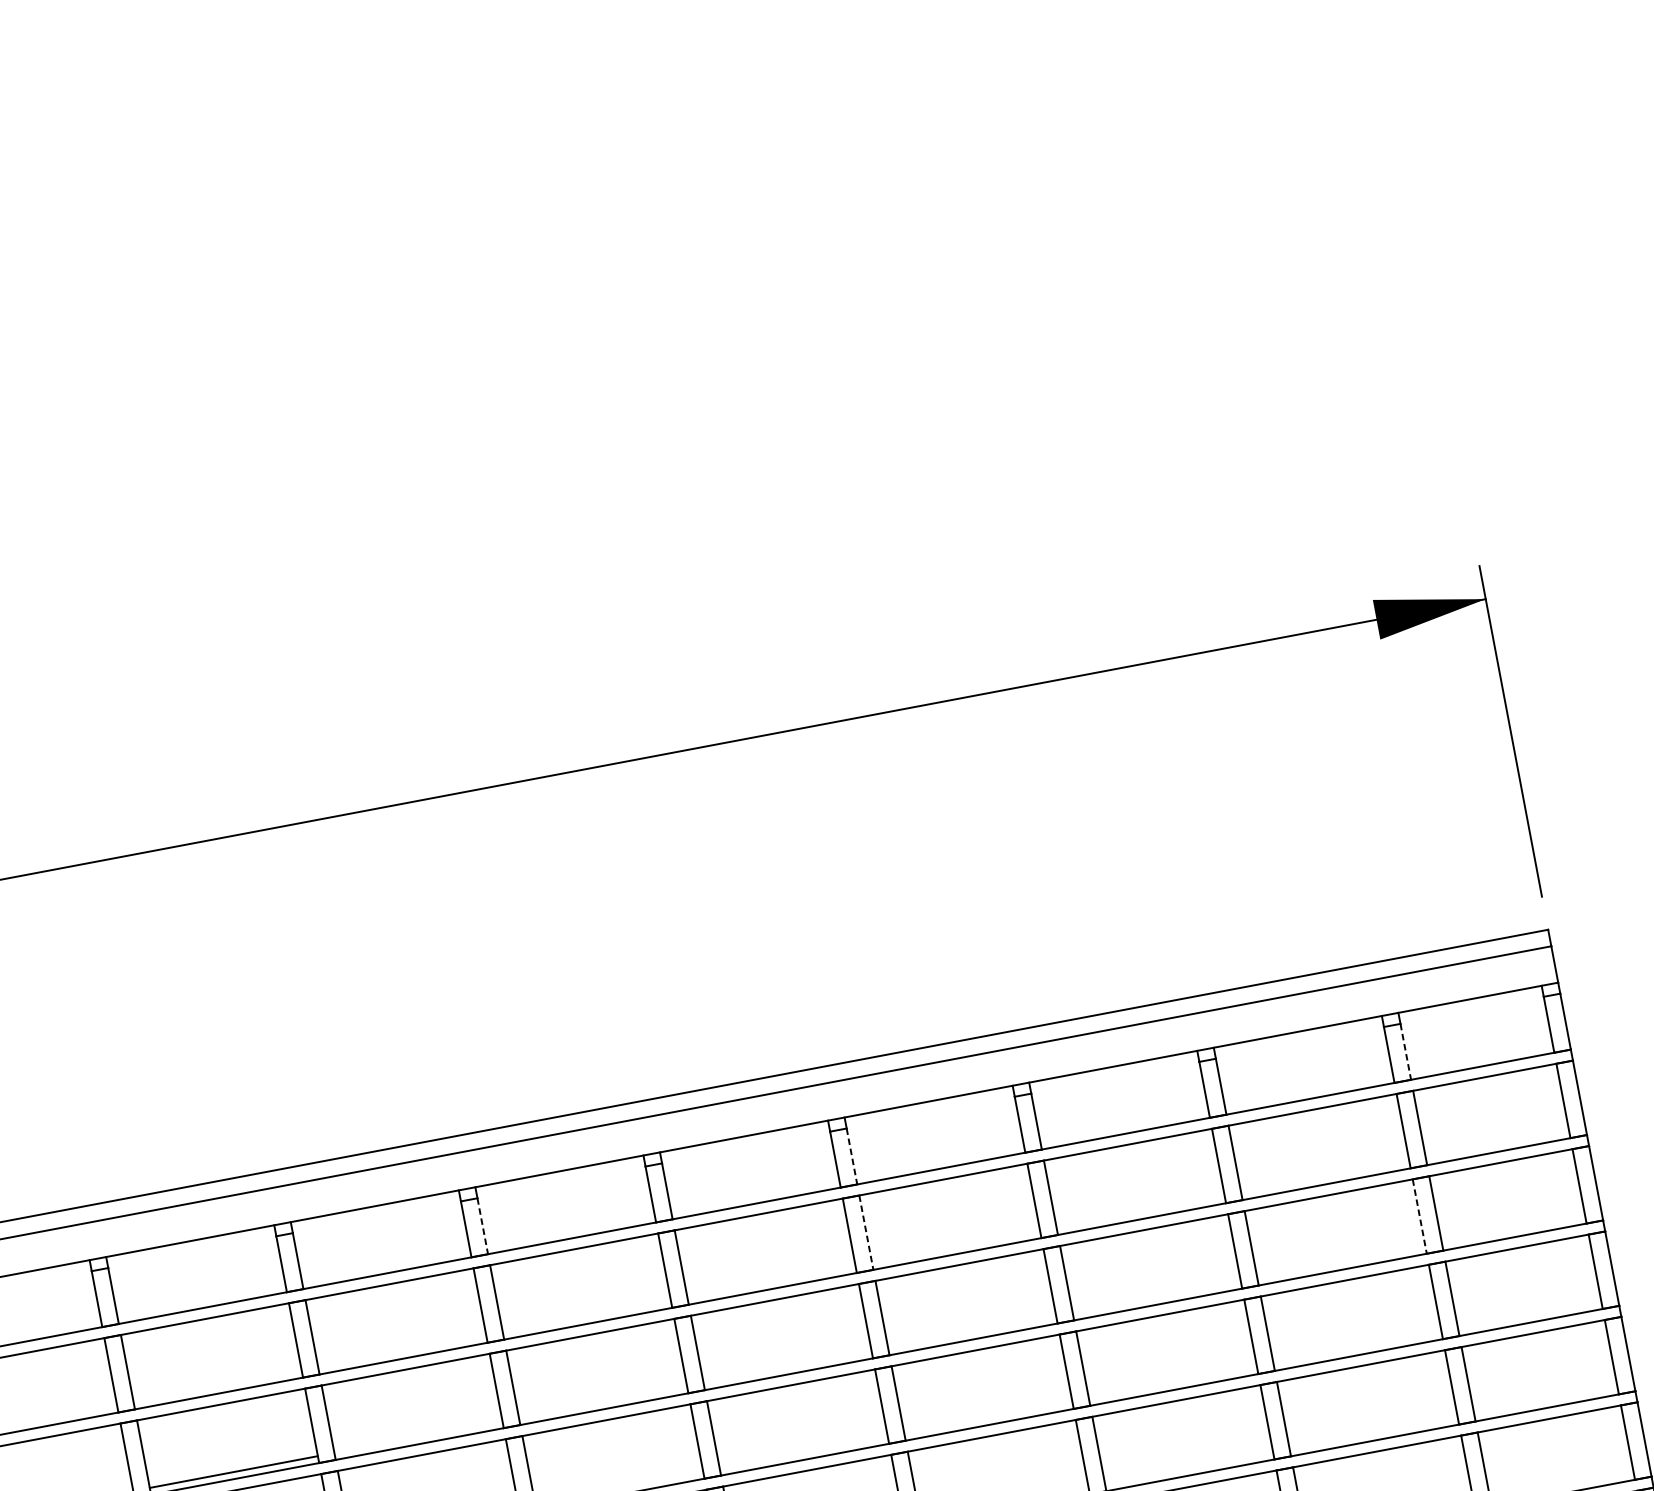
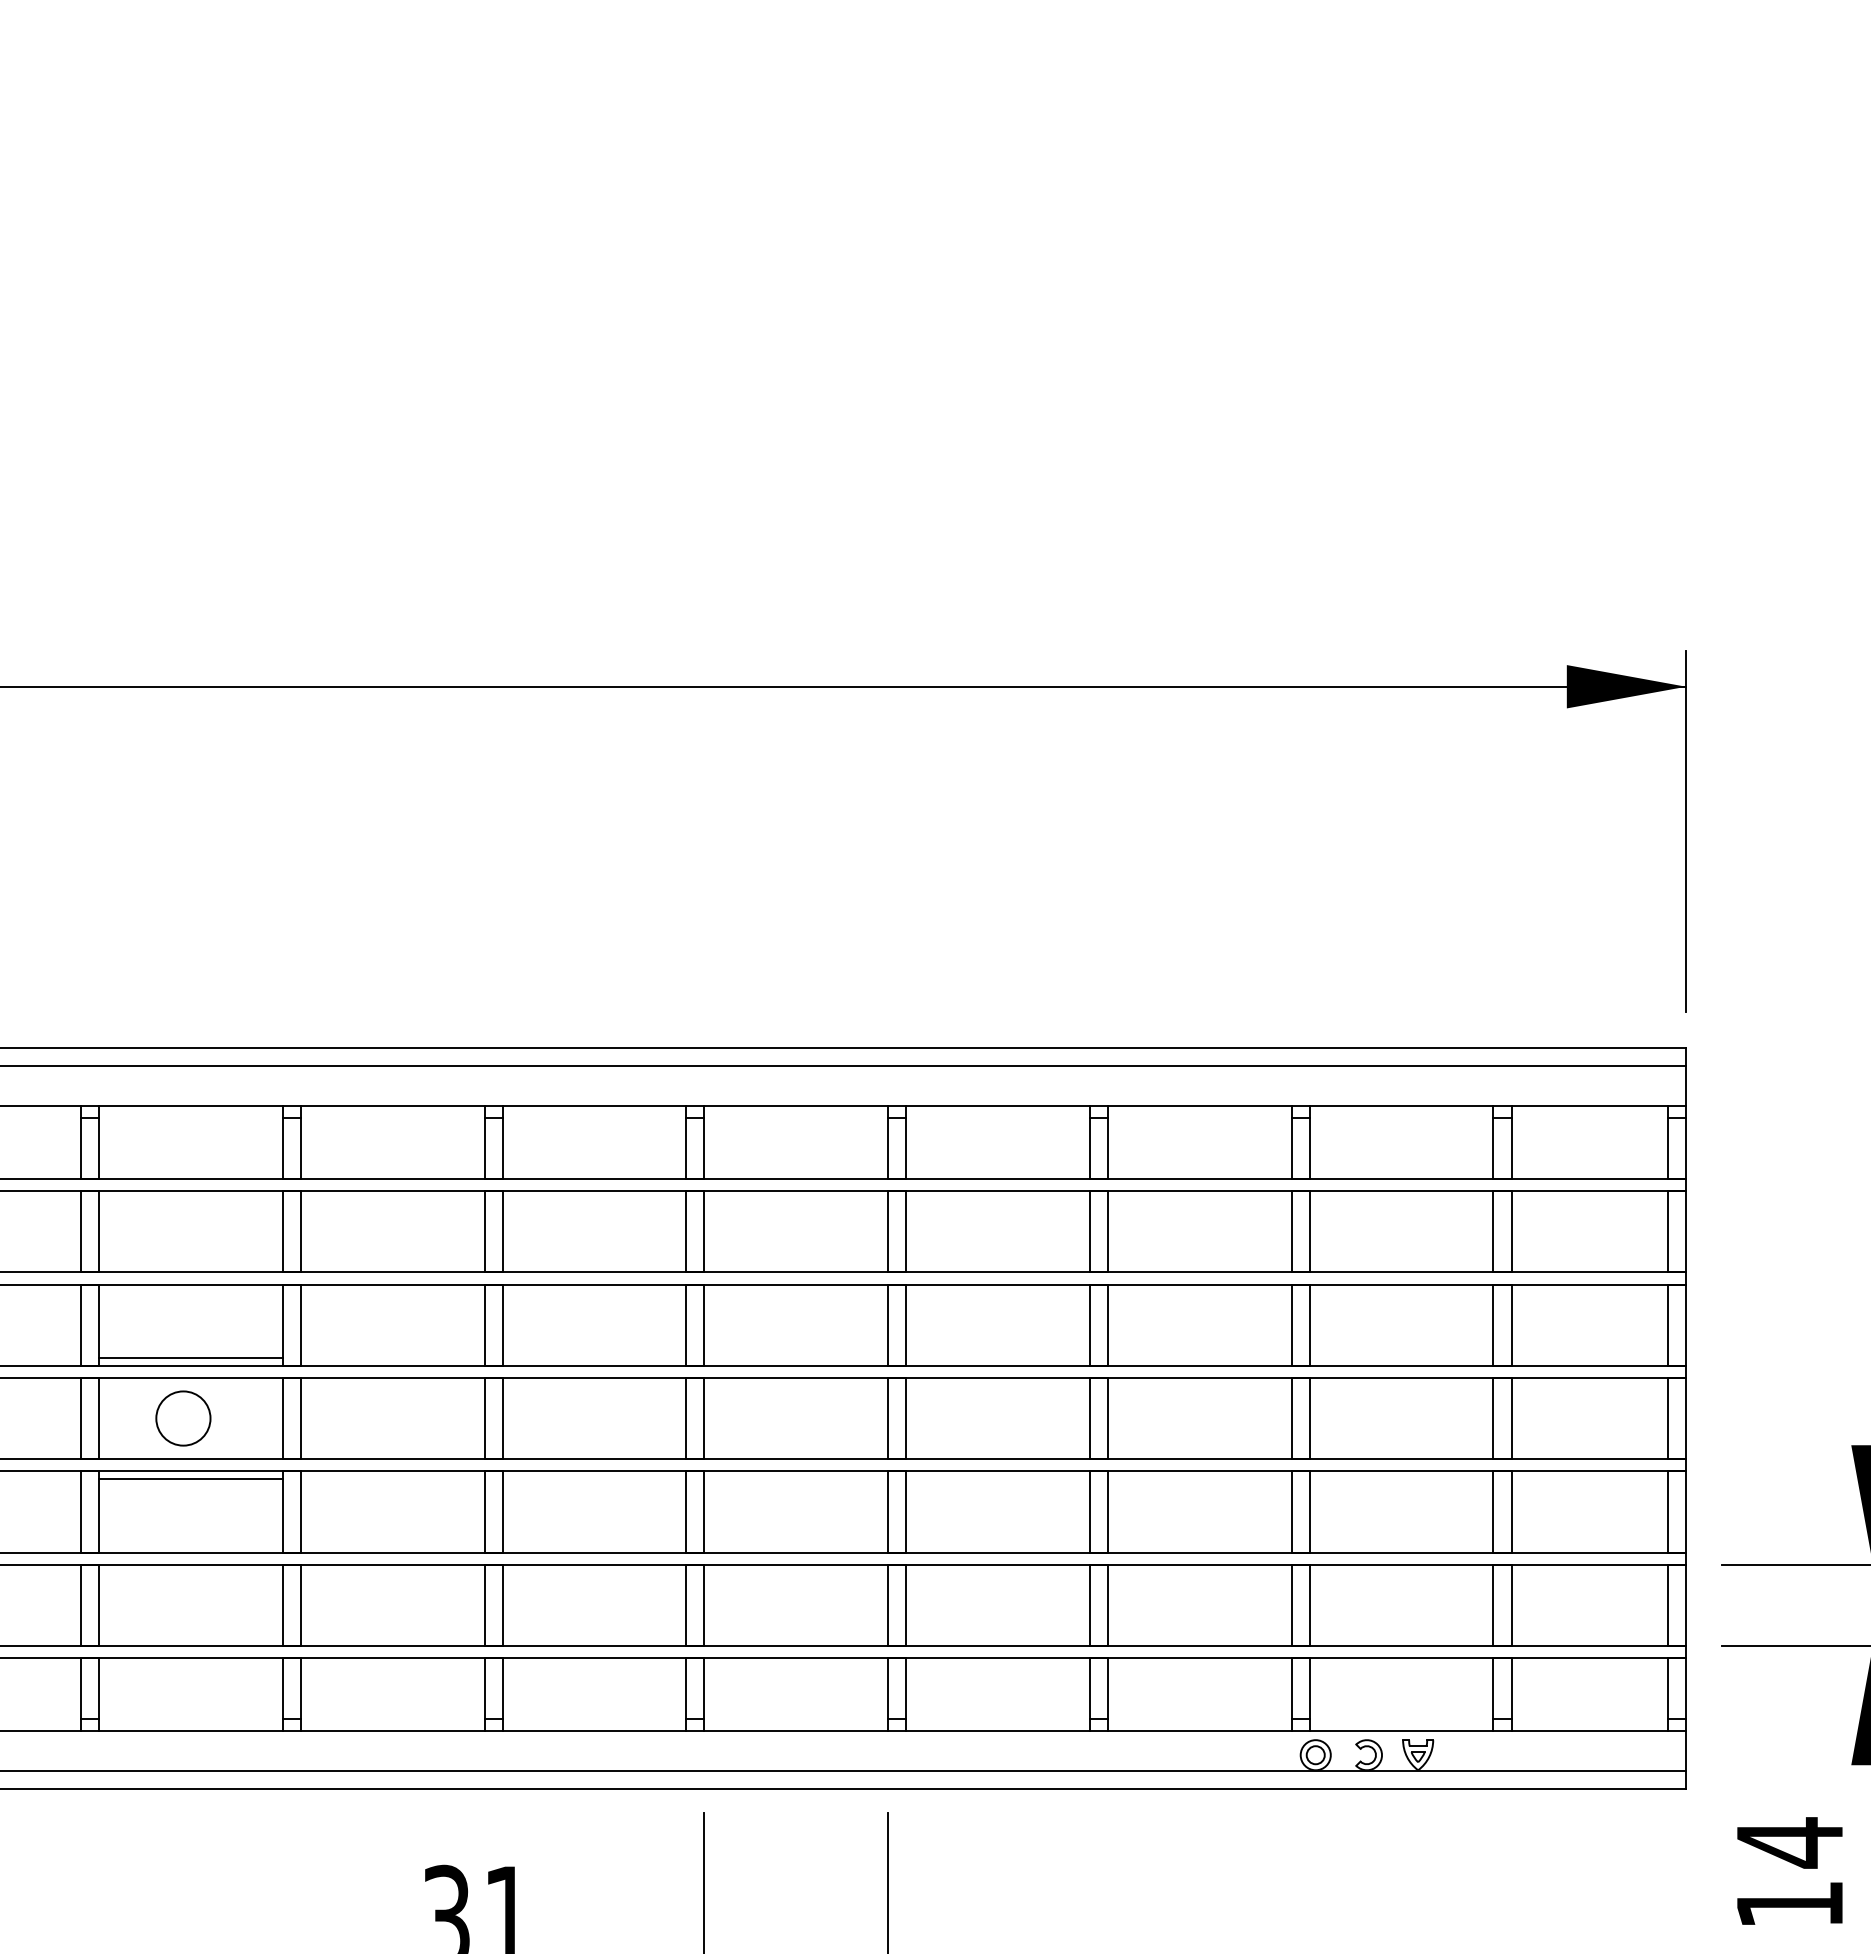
line: (1405, 1051) -> (1511, 1148), dashed -> solid
line: (852, 1156) -> (906, 1148), dashed -> solid
line: (1419, 1216) -> (1493, 1325), dashed -> solid
line: (482, 1226) -> (502, 1148), dashed -> solid
line: (866, 1232) -> (906, 1231), dashed -> solid

